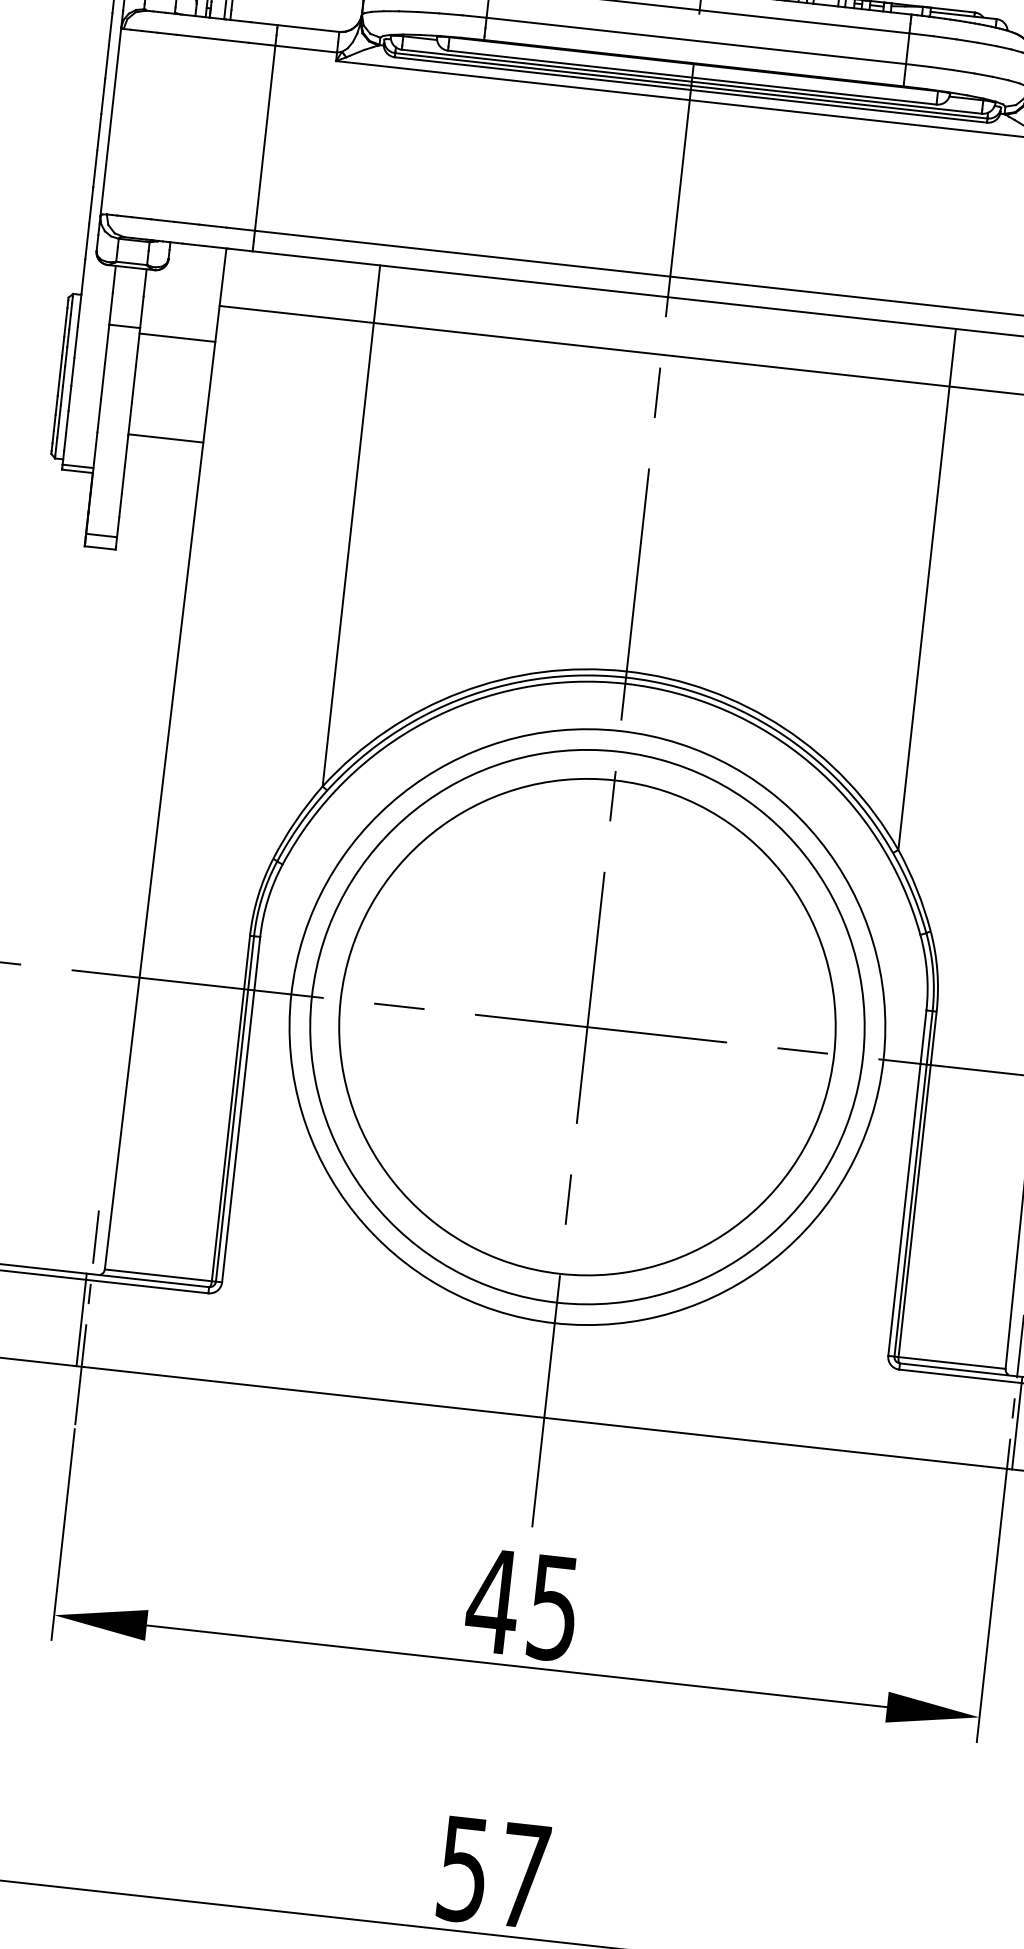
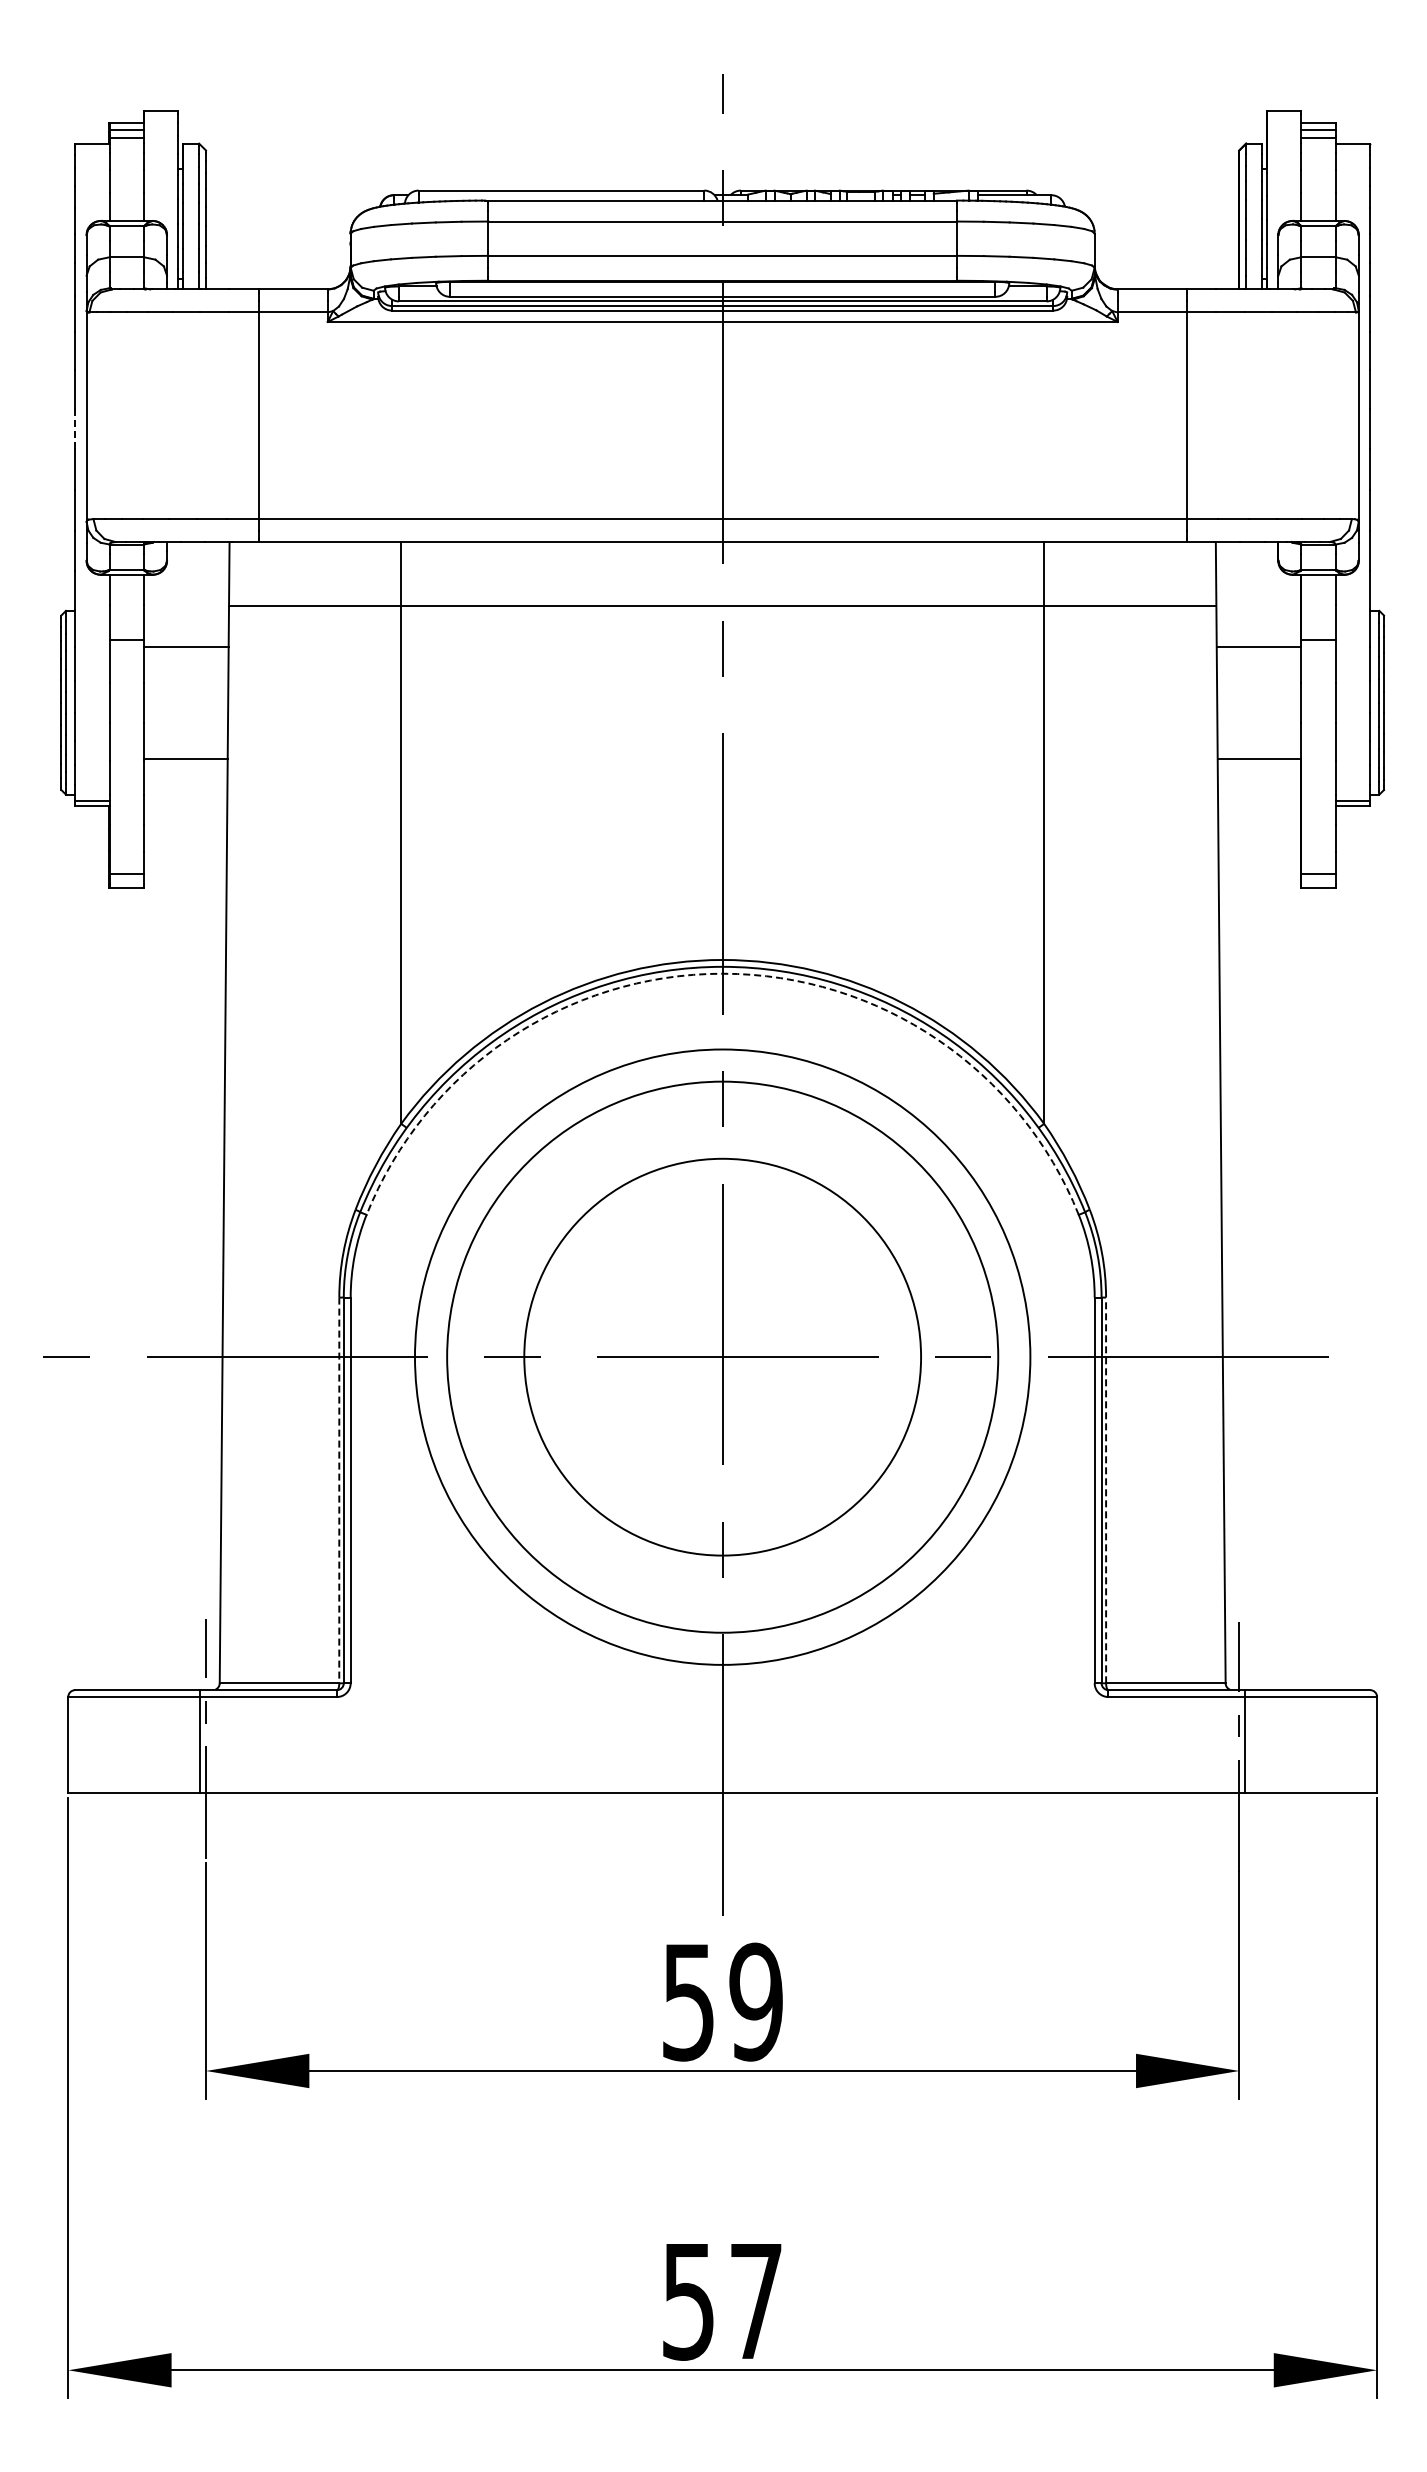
line: (99, 132) -> (75, 429), solid -> dashed
arc: (625, 683) -> (722, 973), solid -> dashed
circle: (587, 1026) -> (722, 1356), size x0.6
line: (231, 1108) -> (339, 1490), solid -> dashed
line: (917, 1184) -> (1106, 1490), solid -> dashed
text: (522, 1603) -> (721, 2001), 45 -> 59

